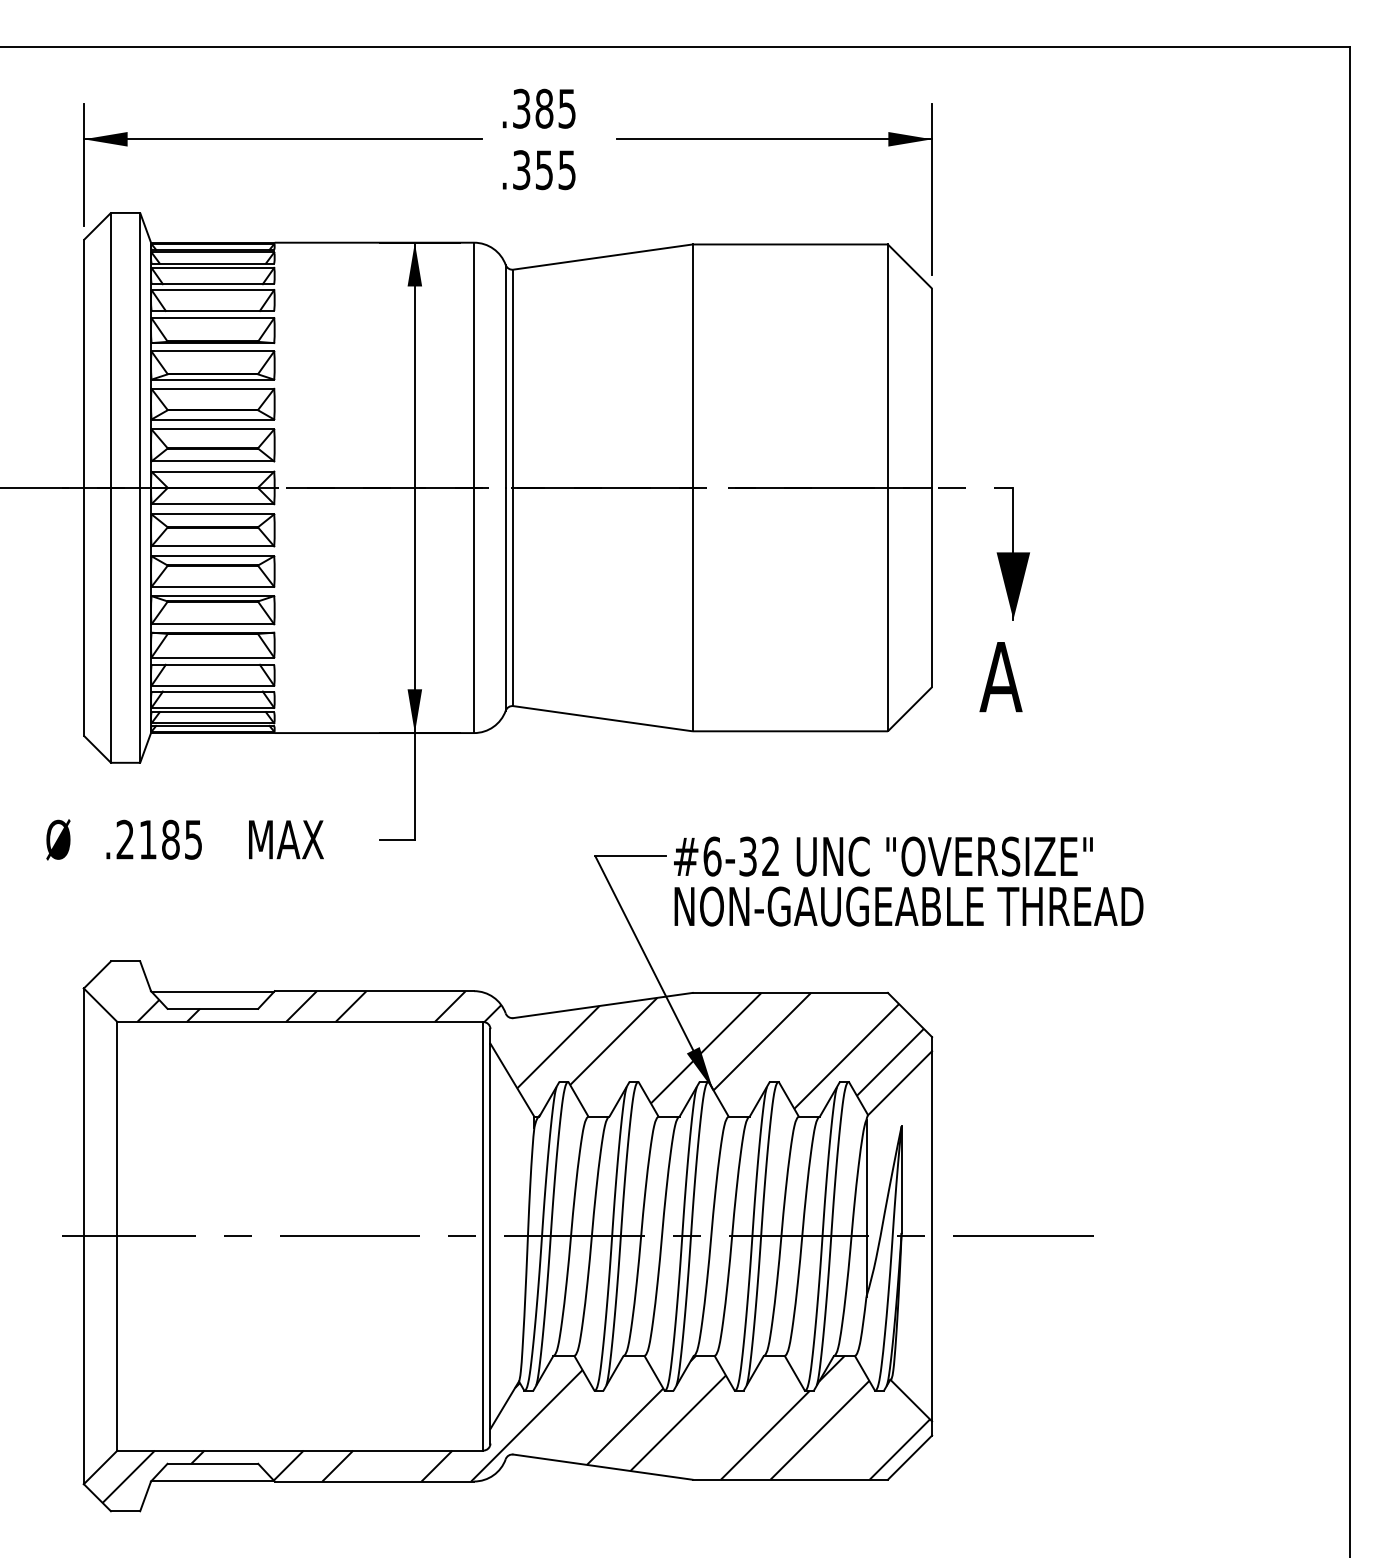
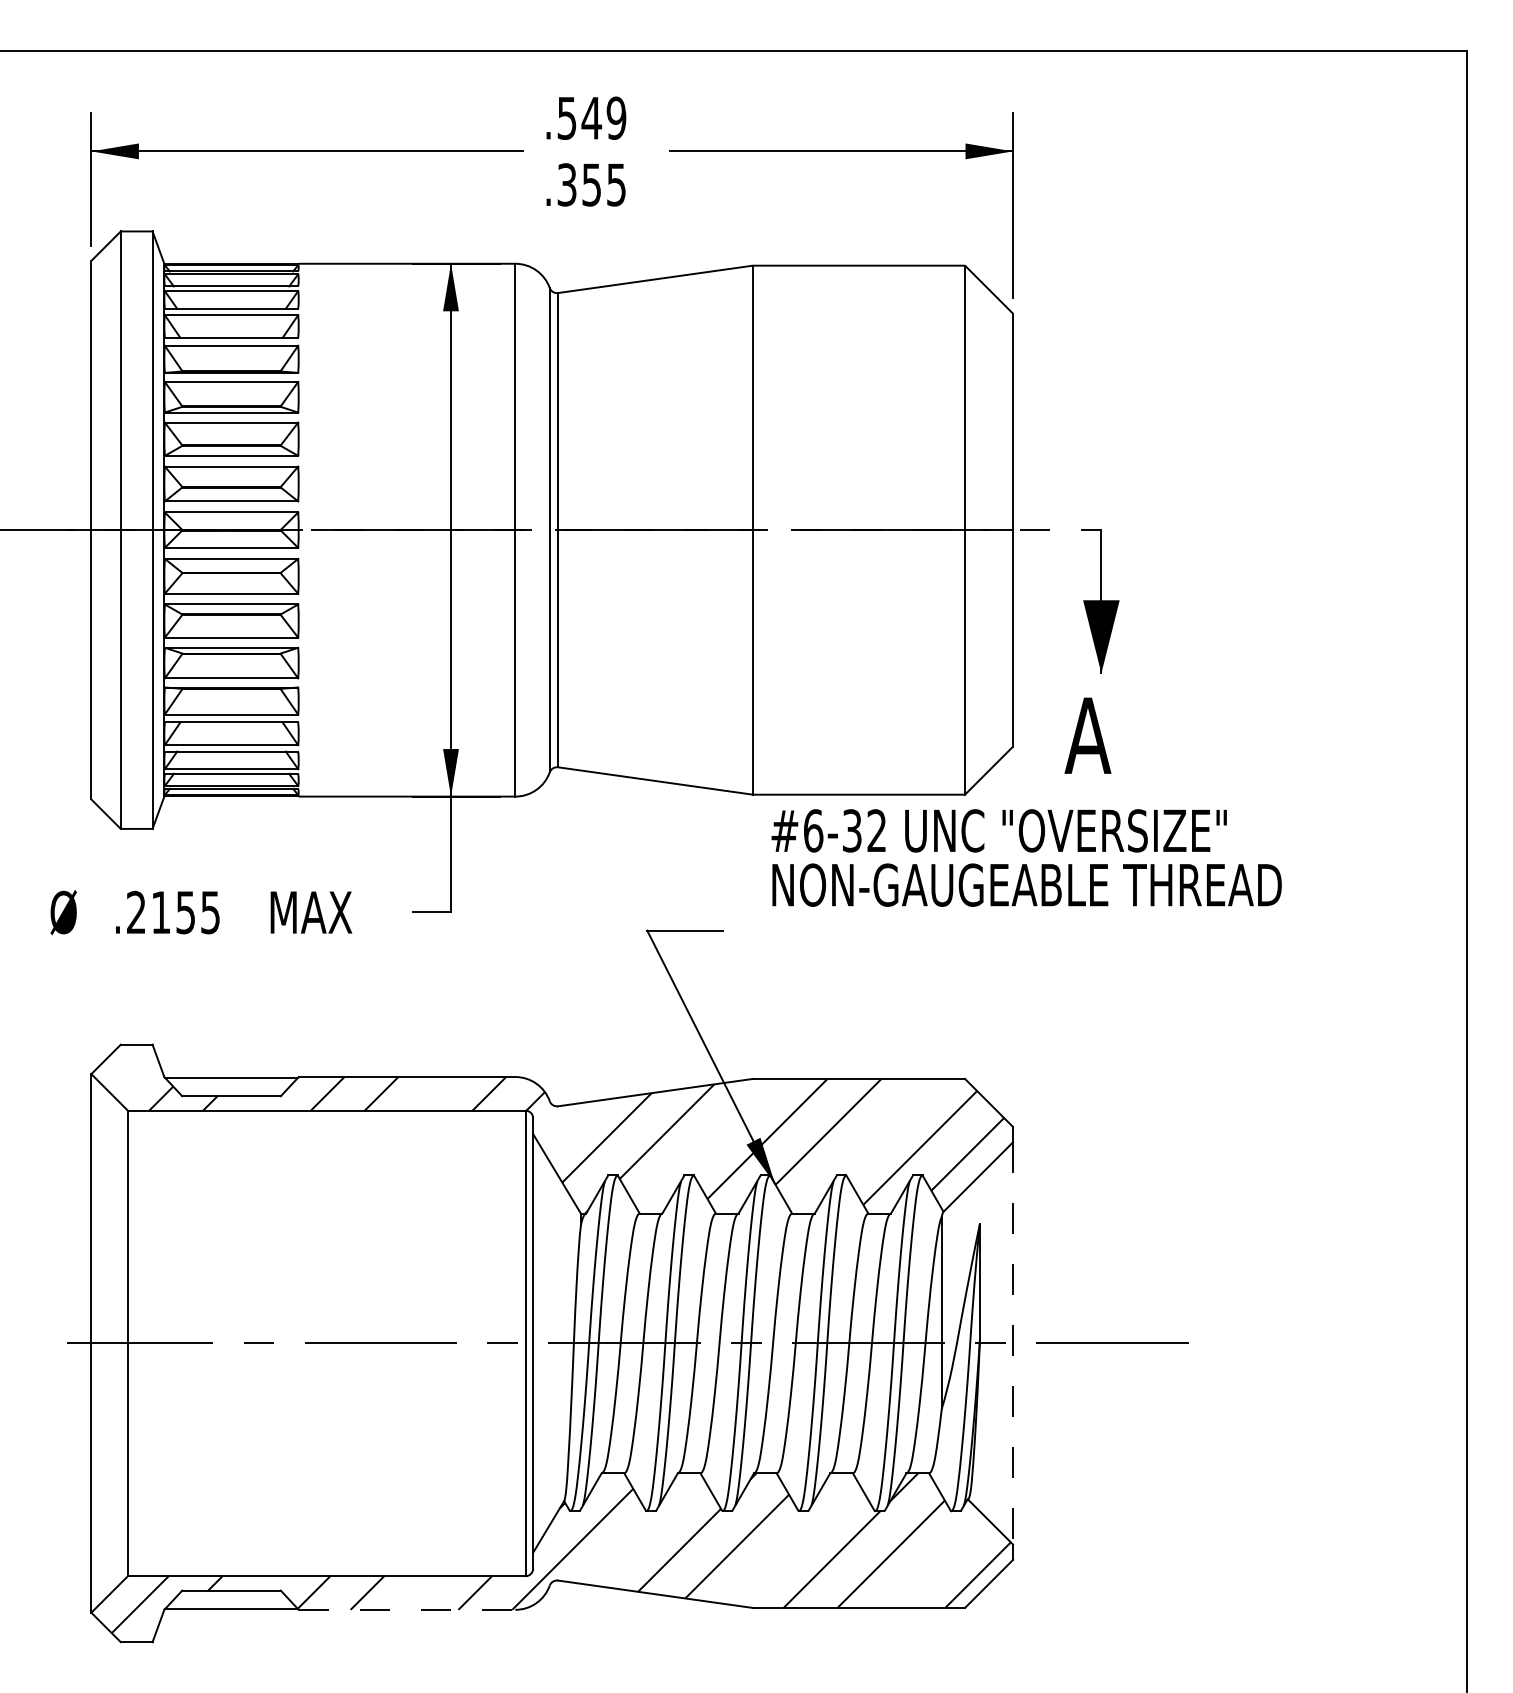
text: (544, 108) -> (591, 117), .385 -> .549
text: (170, 839) -> (185, 912), .2185 -> .2155
text: (908, 881) -> (1026, 857), moved
line: (932, 1236) -> (1013, 1343), solid -> dashed
line: (374, 1481) -> (407, 1609), solid -> dashed

